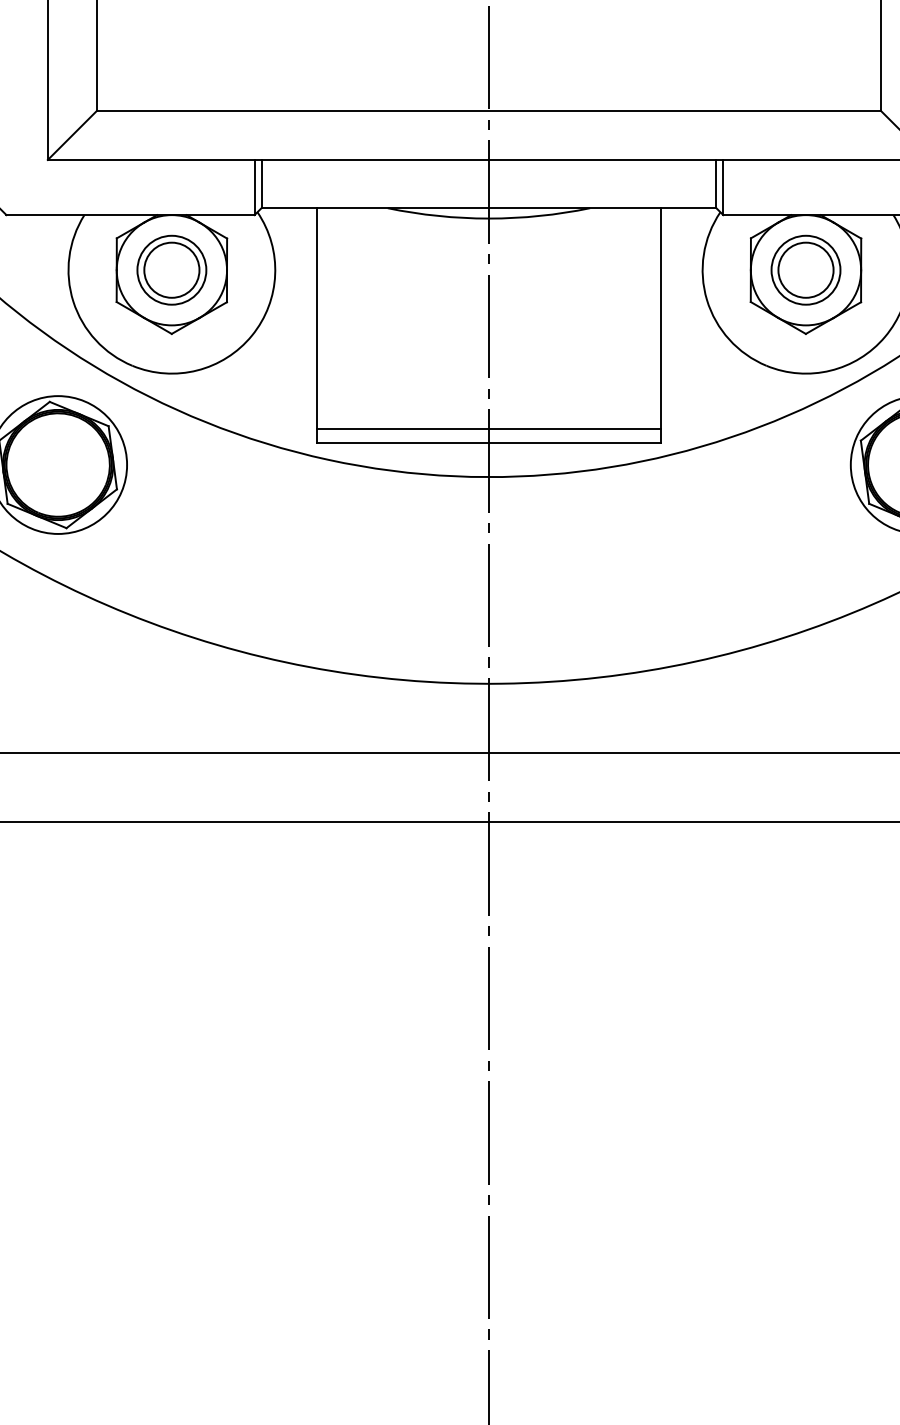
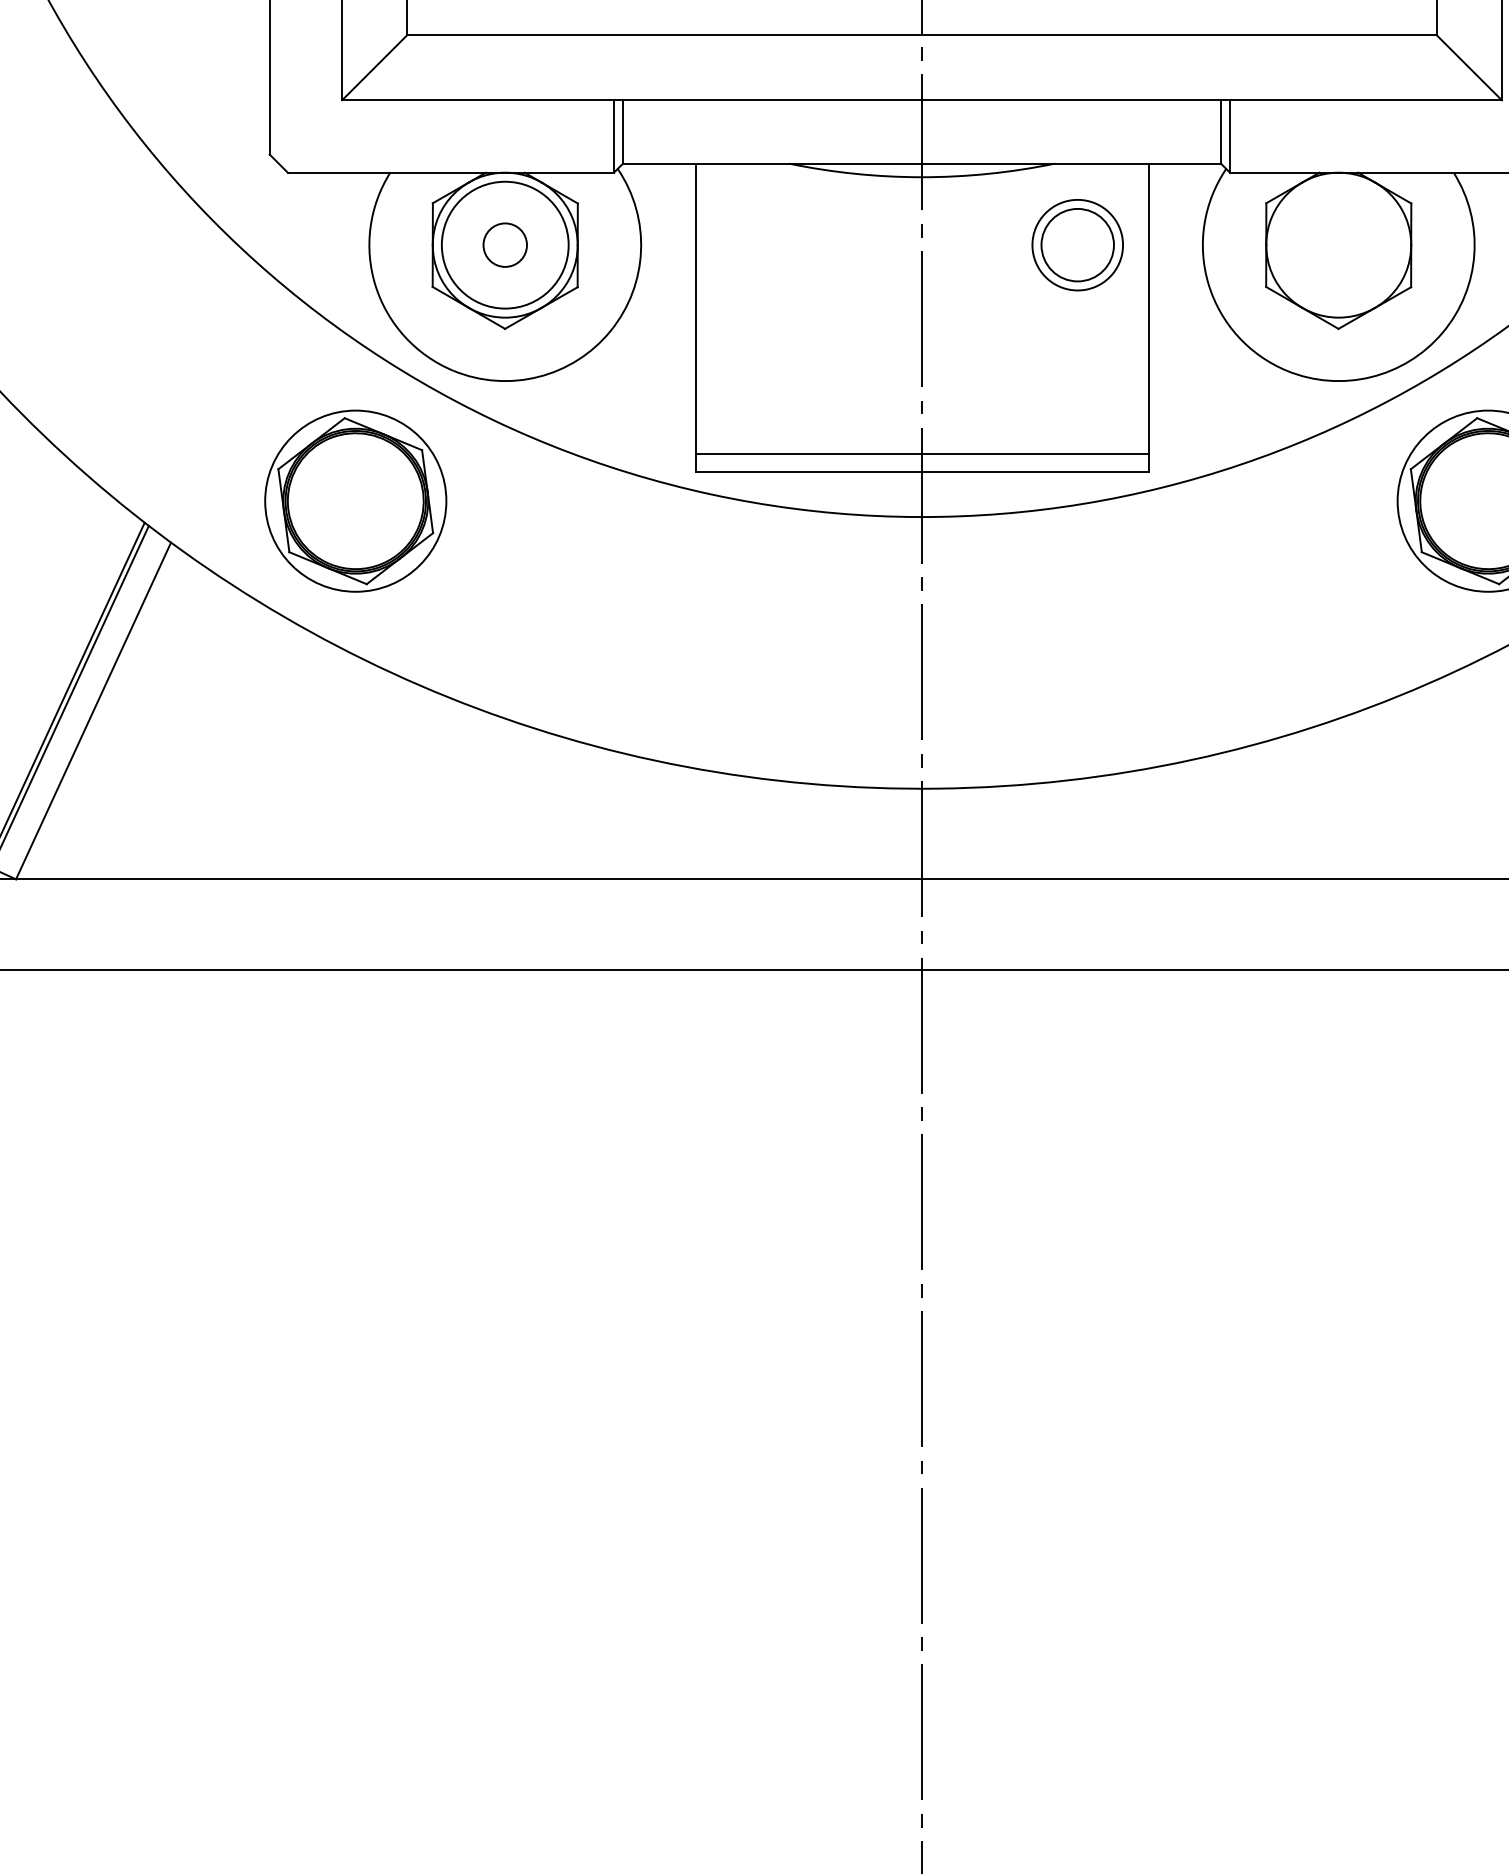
circle: (171, 269) -> (504, 244), size x1.4
circle: (172, 269) -> (505, 244), size x0.6
part: (805, 270) -> (1077, 245), moved

